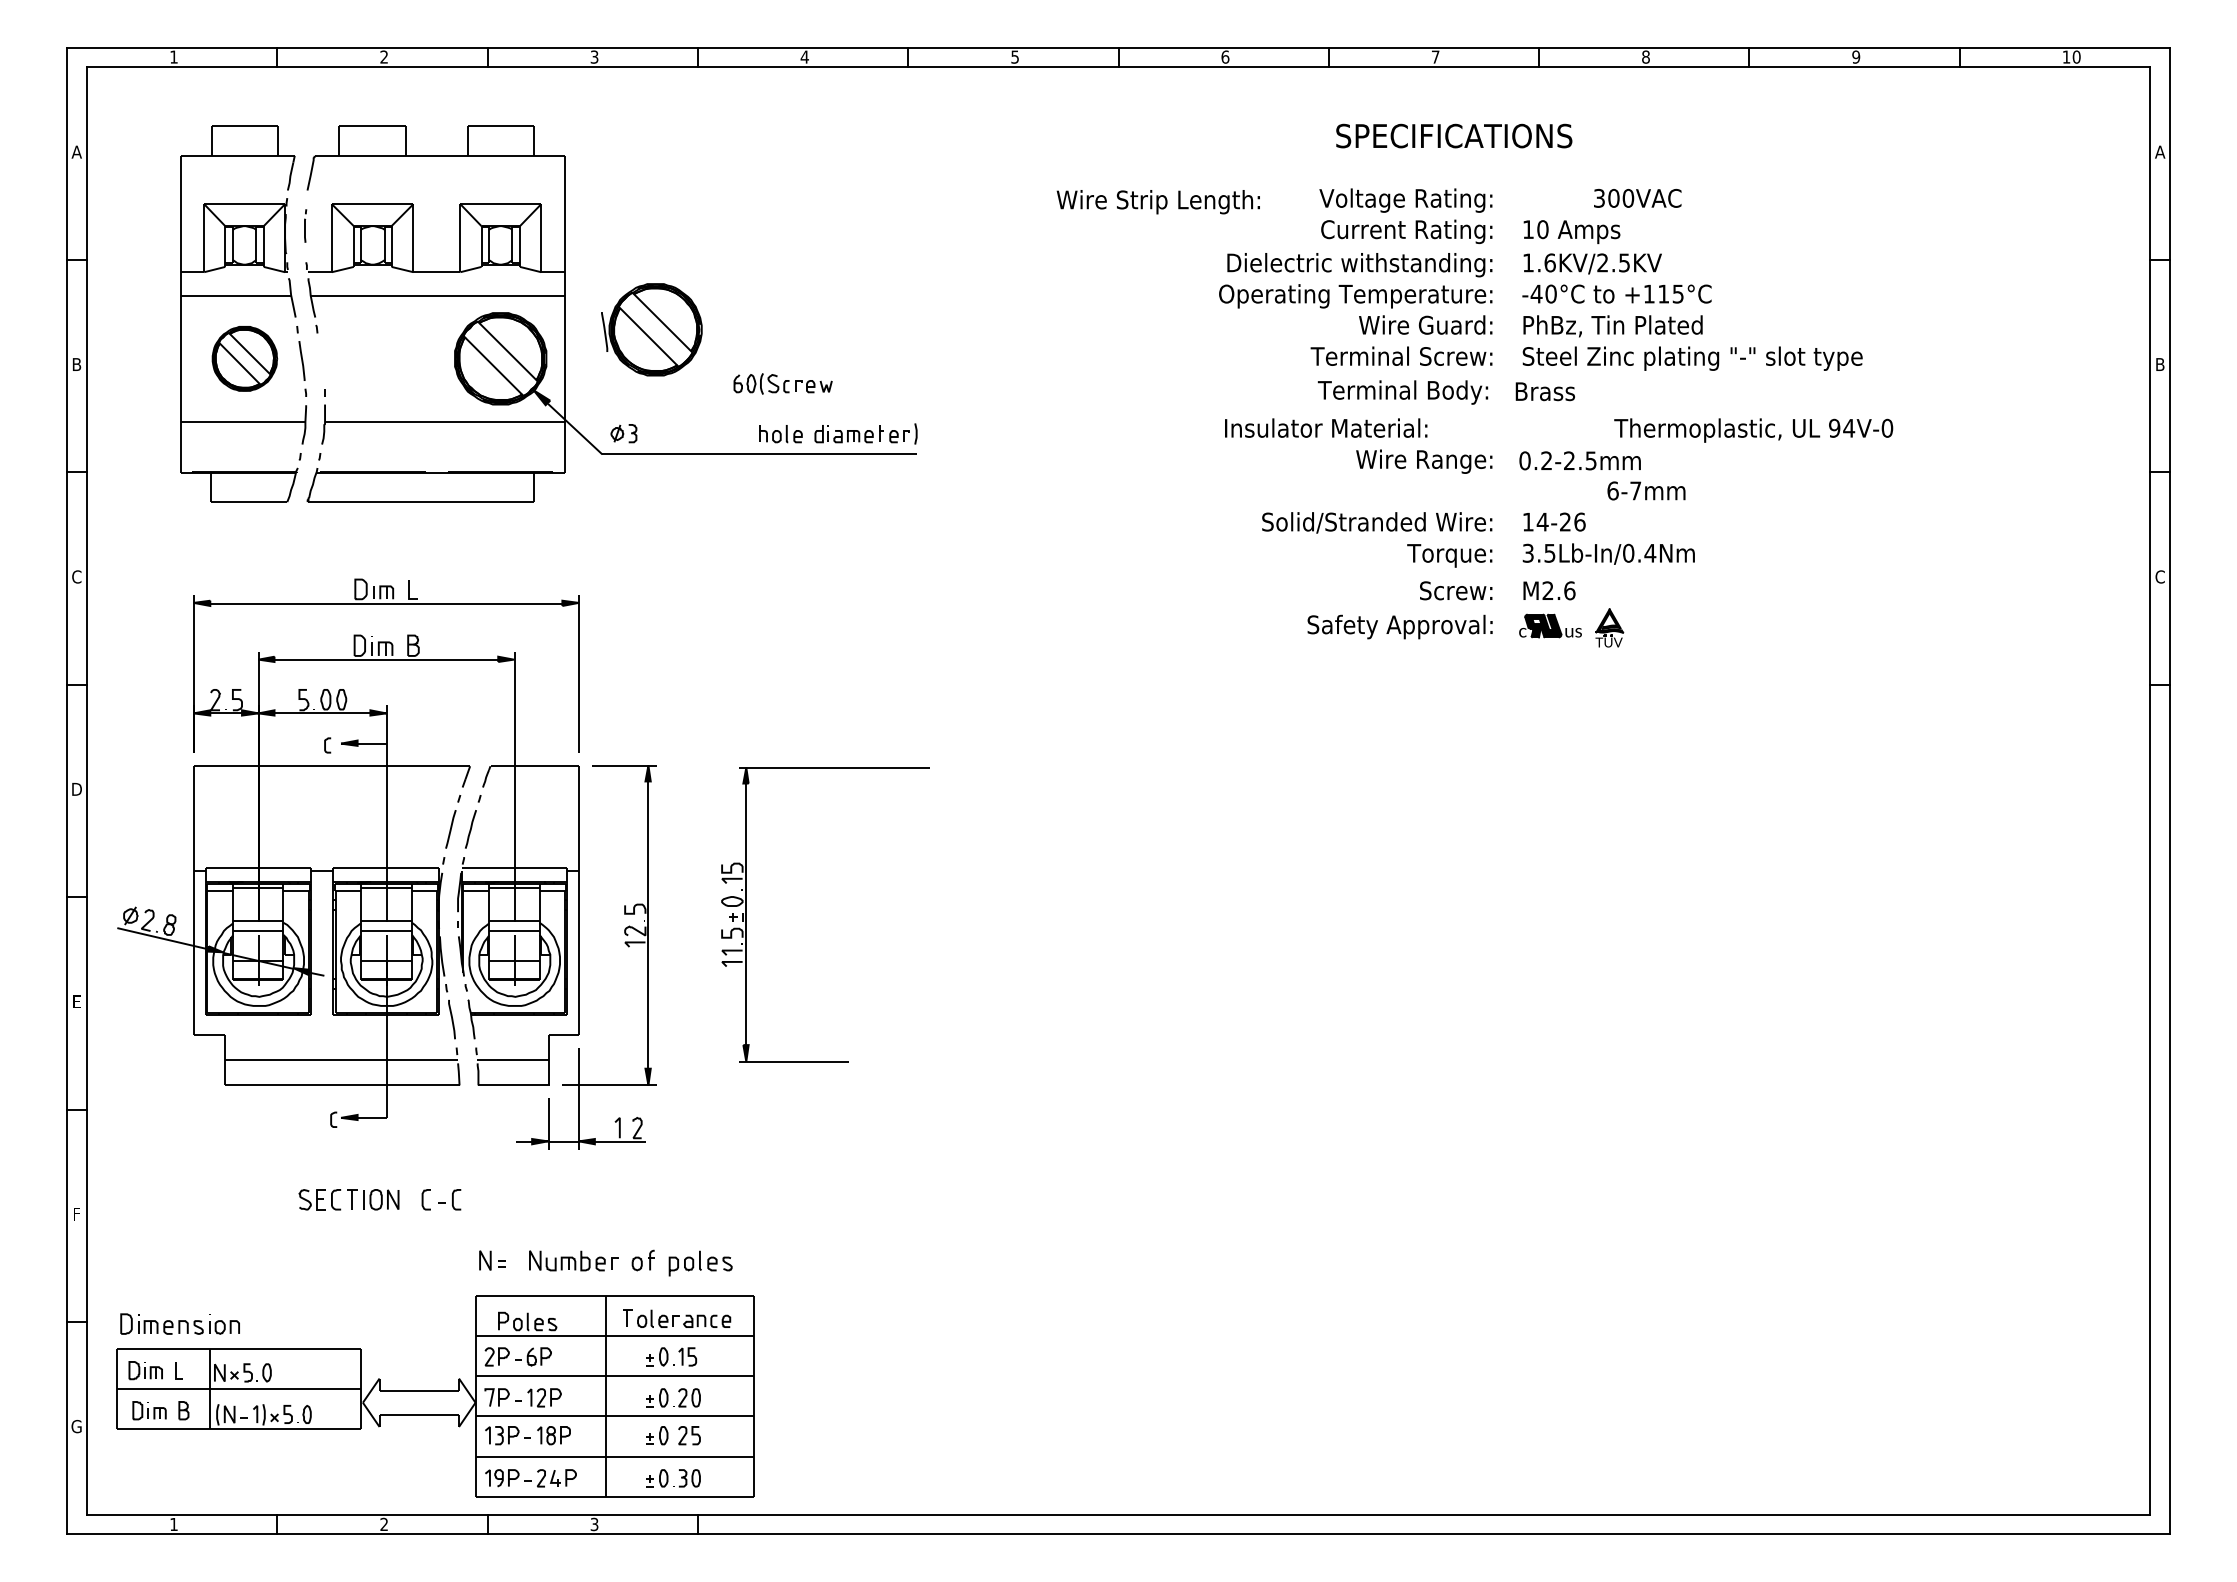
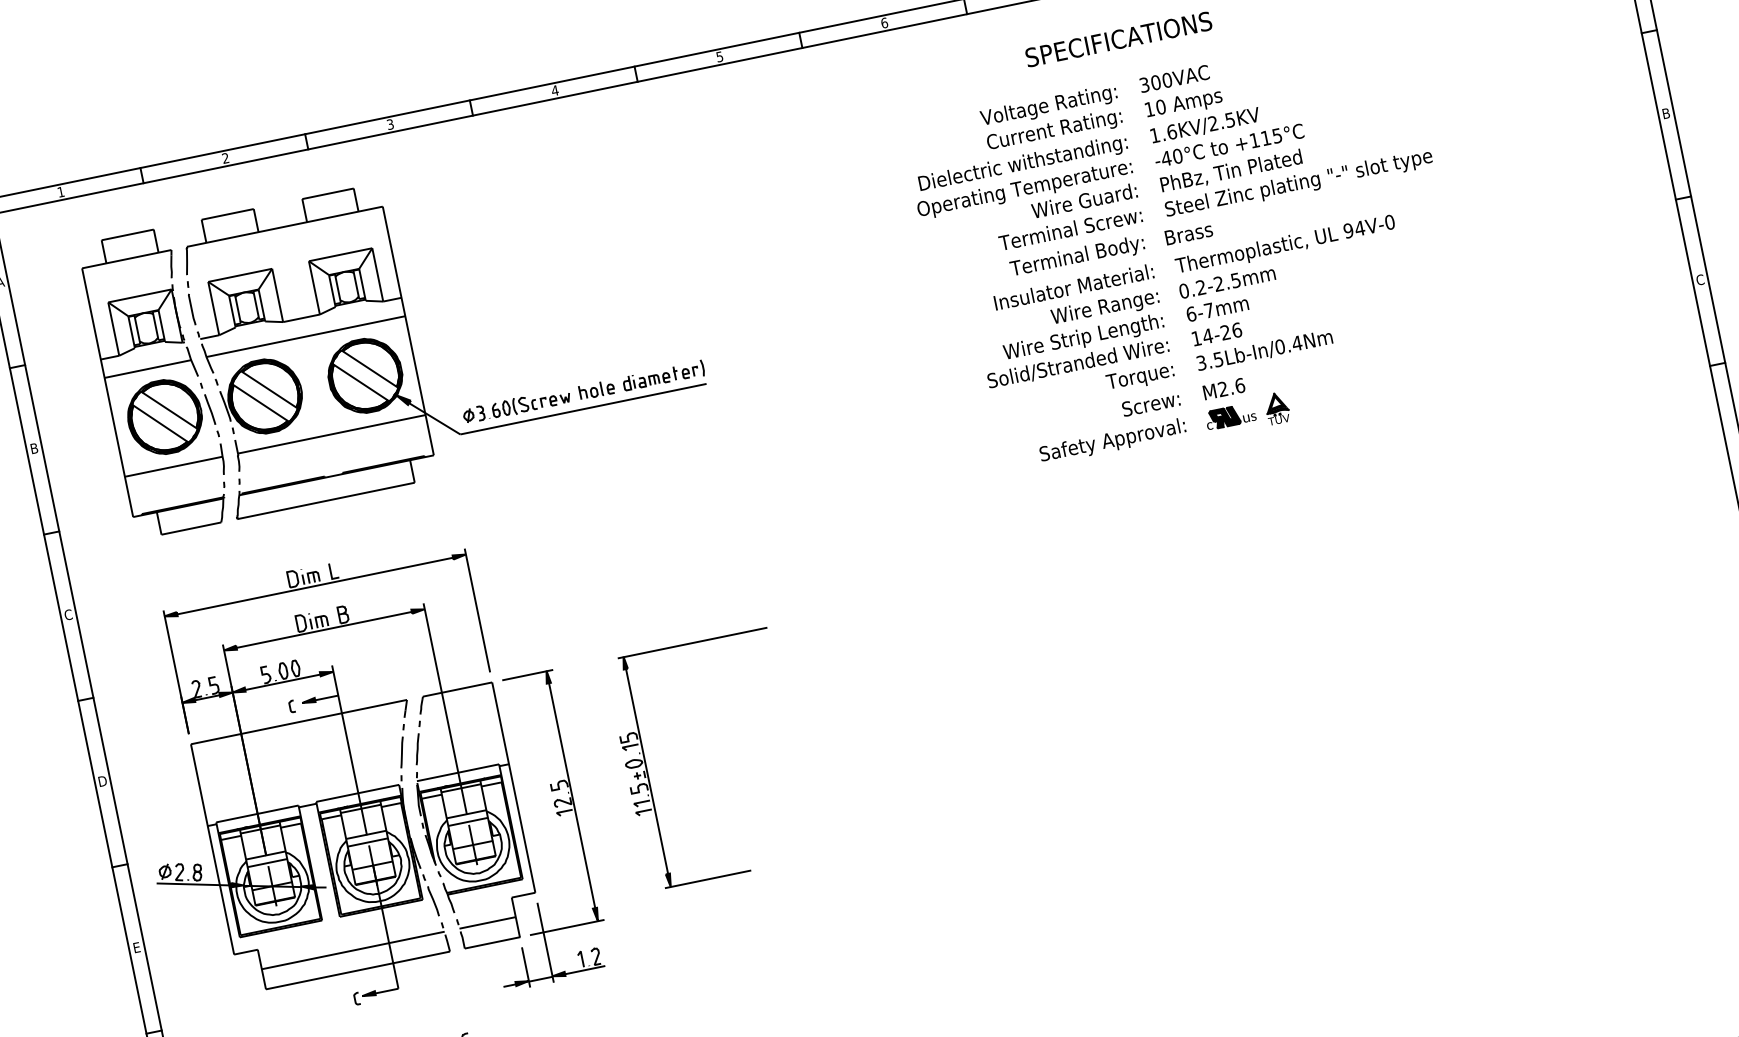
text: (1454, 135) -> (1118, 38), moved
text: (1637, 198) -> (1174, 78), moved
text: (1157, 202) -> (1083, 338), moved
part: (305, 225) -> (191, 302), size x1.67
part: (651, 329) -> (261, 396), moved
part: (244, 358) -> (164, 416), size x1.43
part: (782, 383) -> (530, 402), moved
text: (1326, 427) -> (1074, 286), moved
text: (1753, 430) -> (1285, 245), moved
text: (1646, 490) -> (1217, 308), moved

